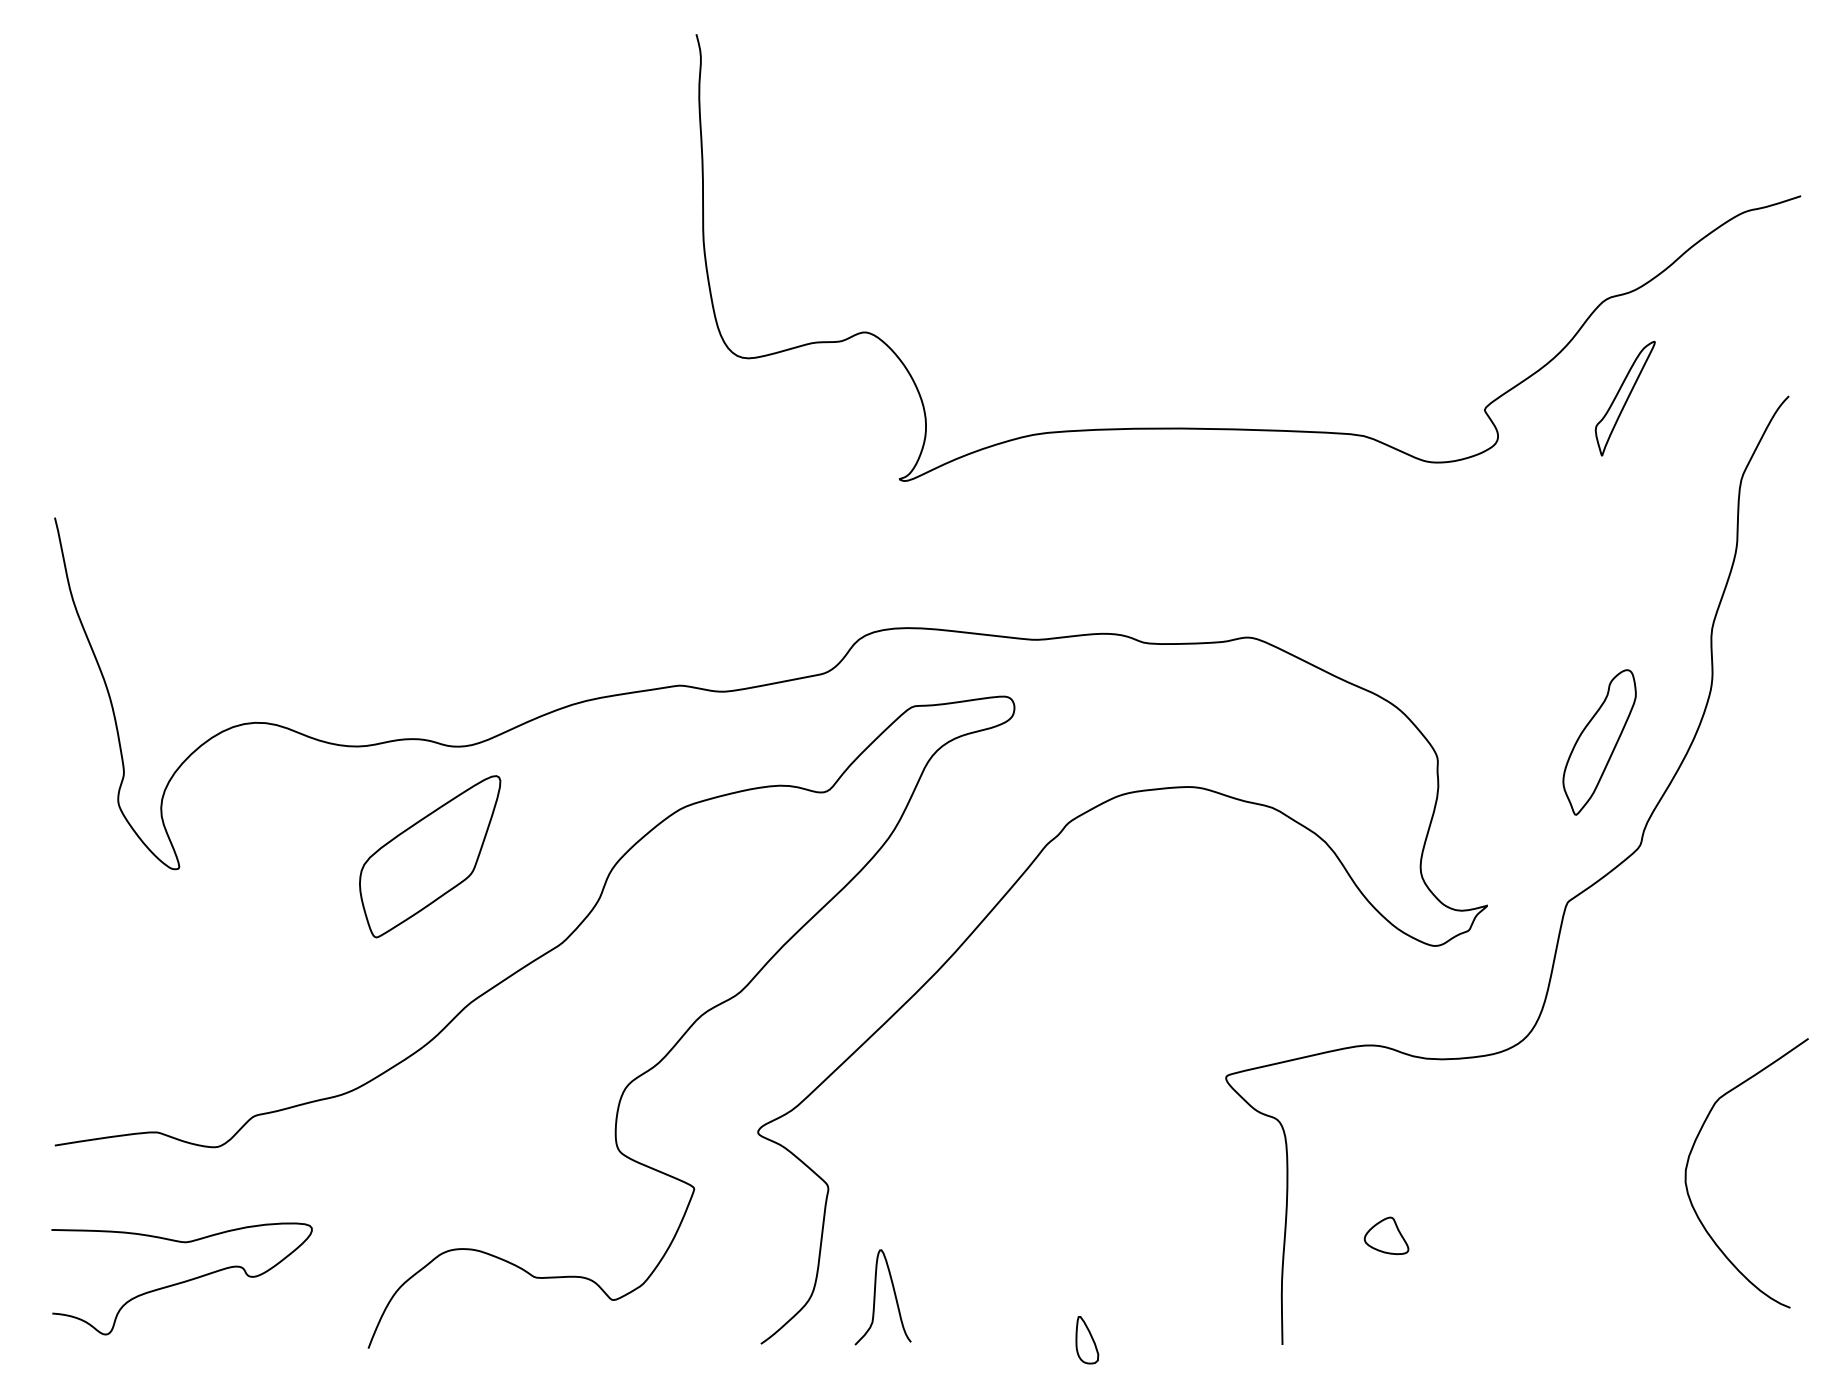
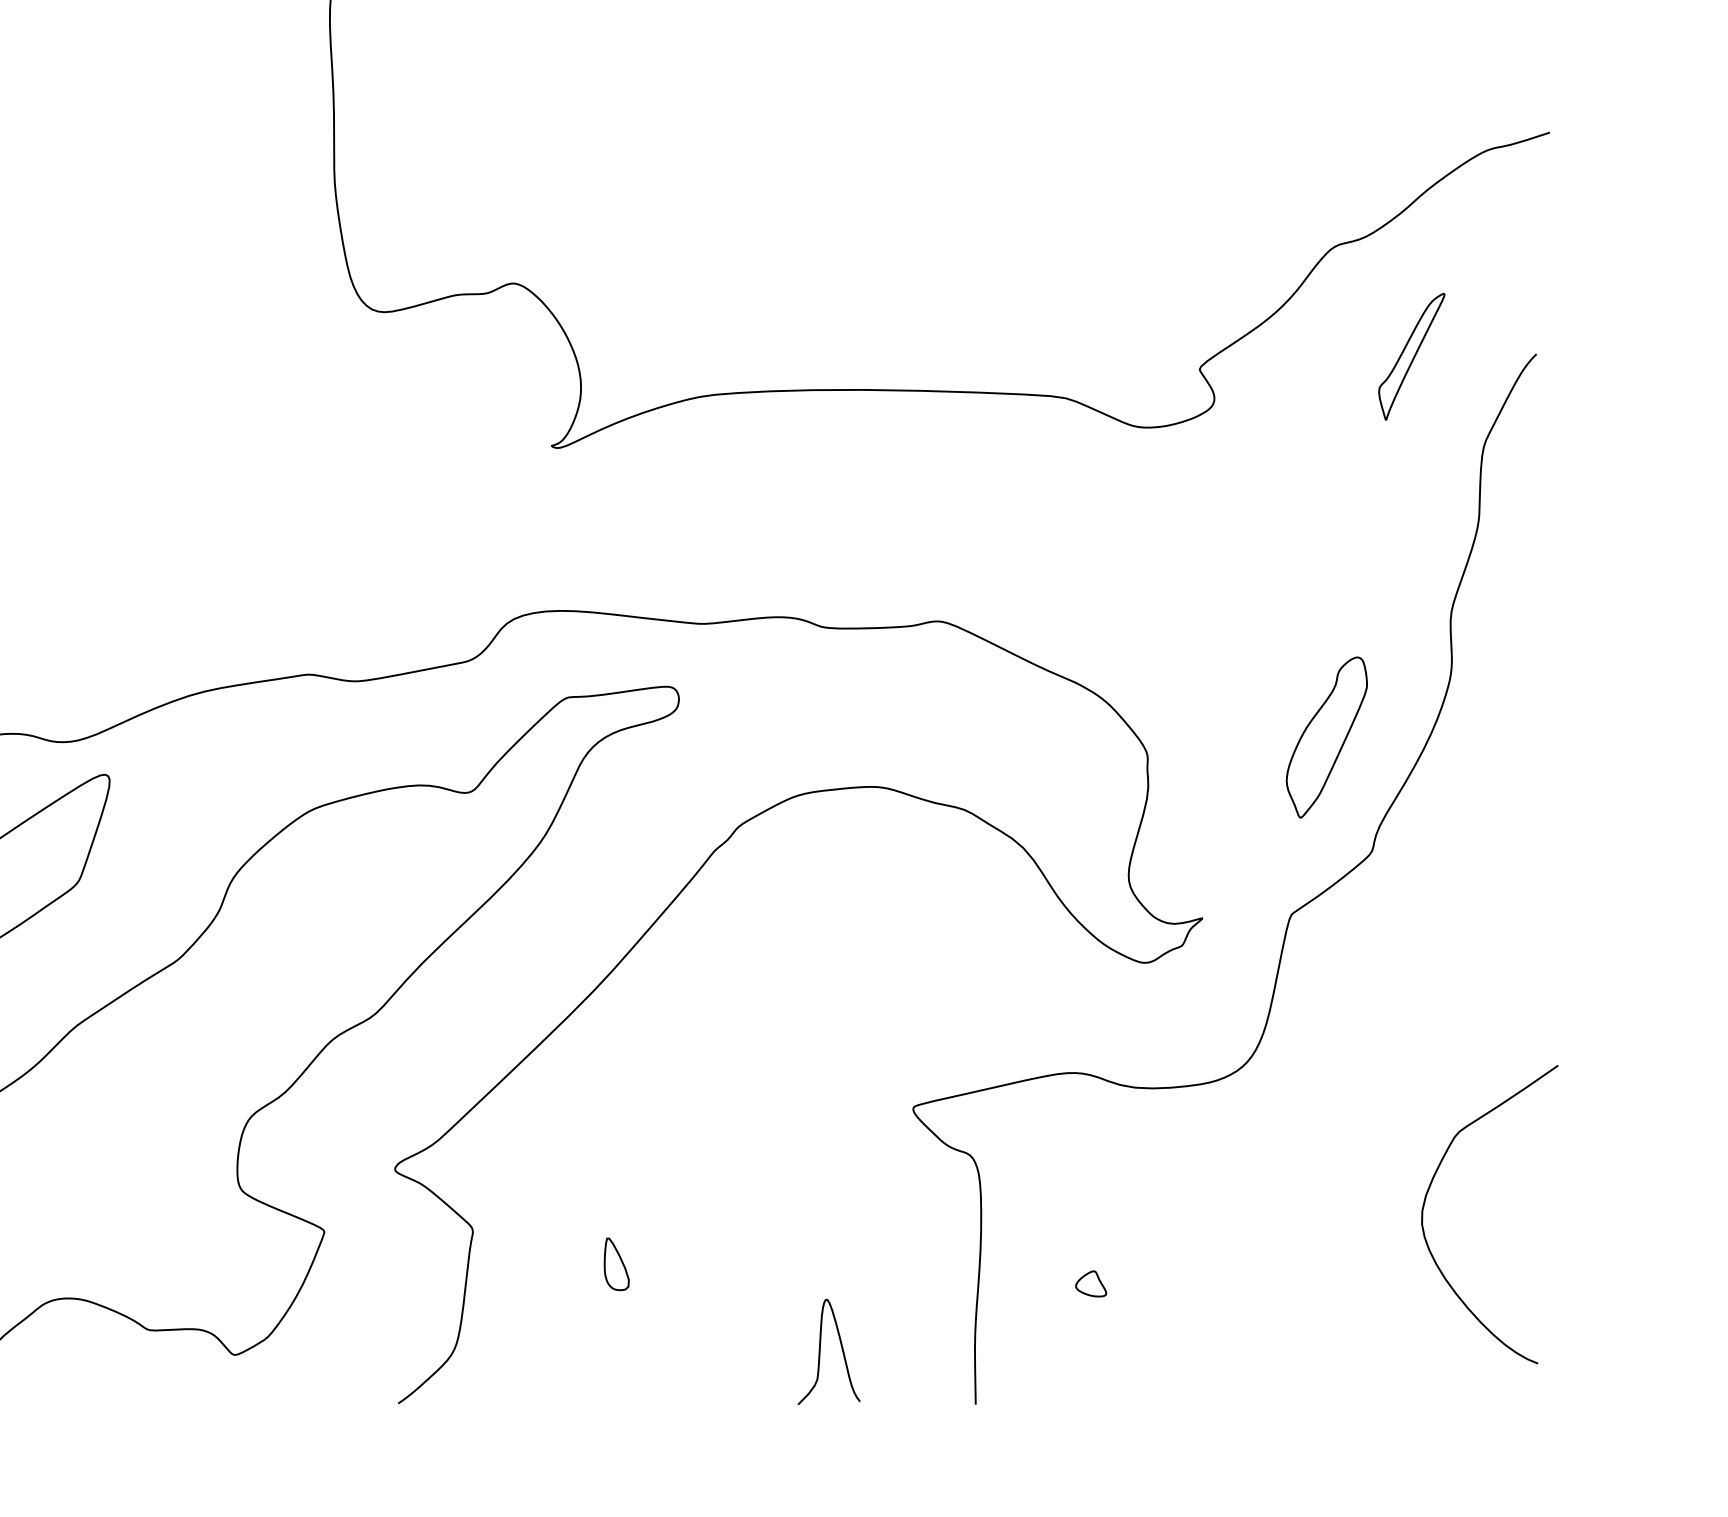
part: (1624, 398) -> (1410, 356), moved
part: (1386, 1235) -> (1090, 1283), size x0.62
curve: (875, 1297) -> (820, 1352), moved
part: (1087, 1340) -> (616, 1264), moved

